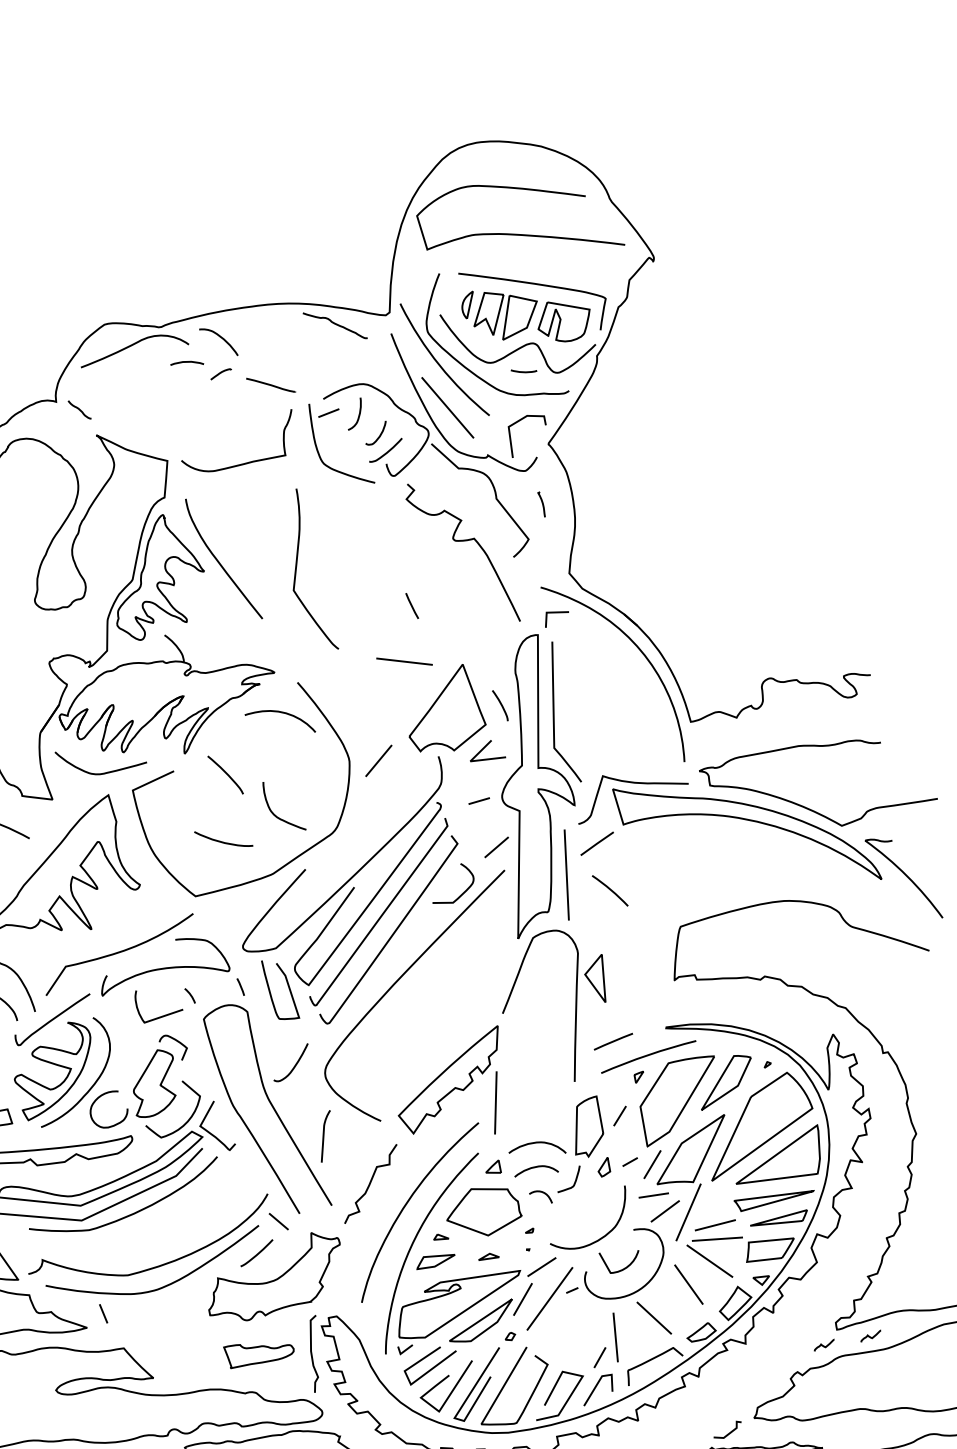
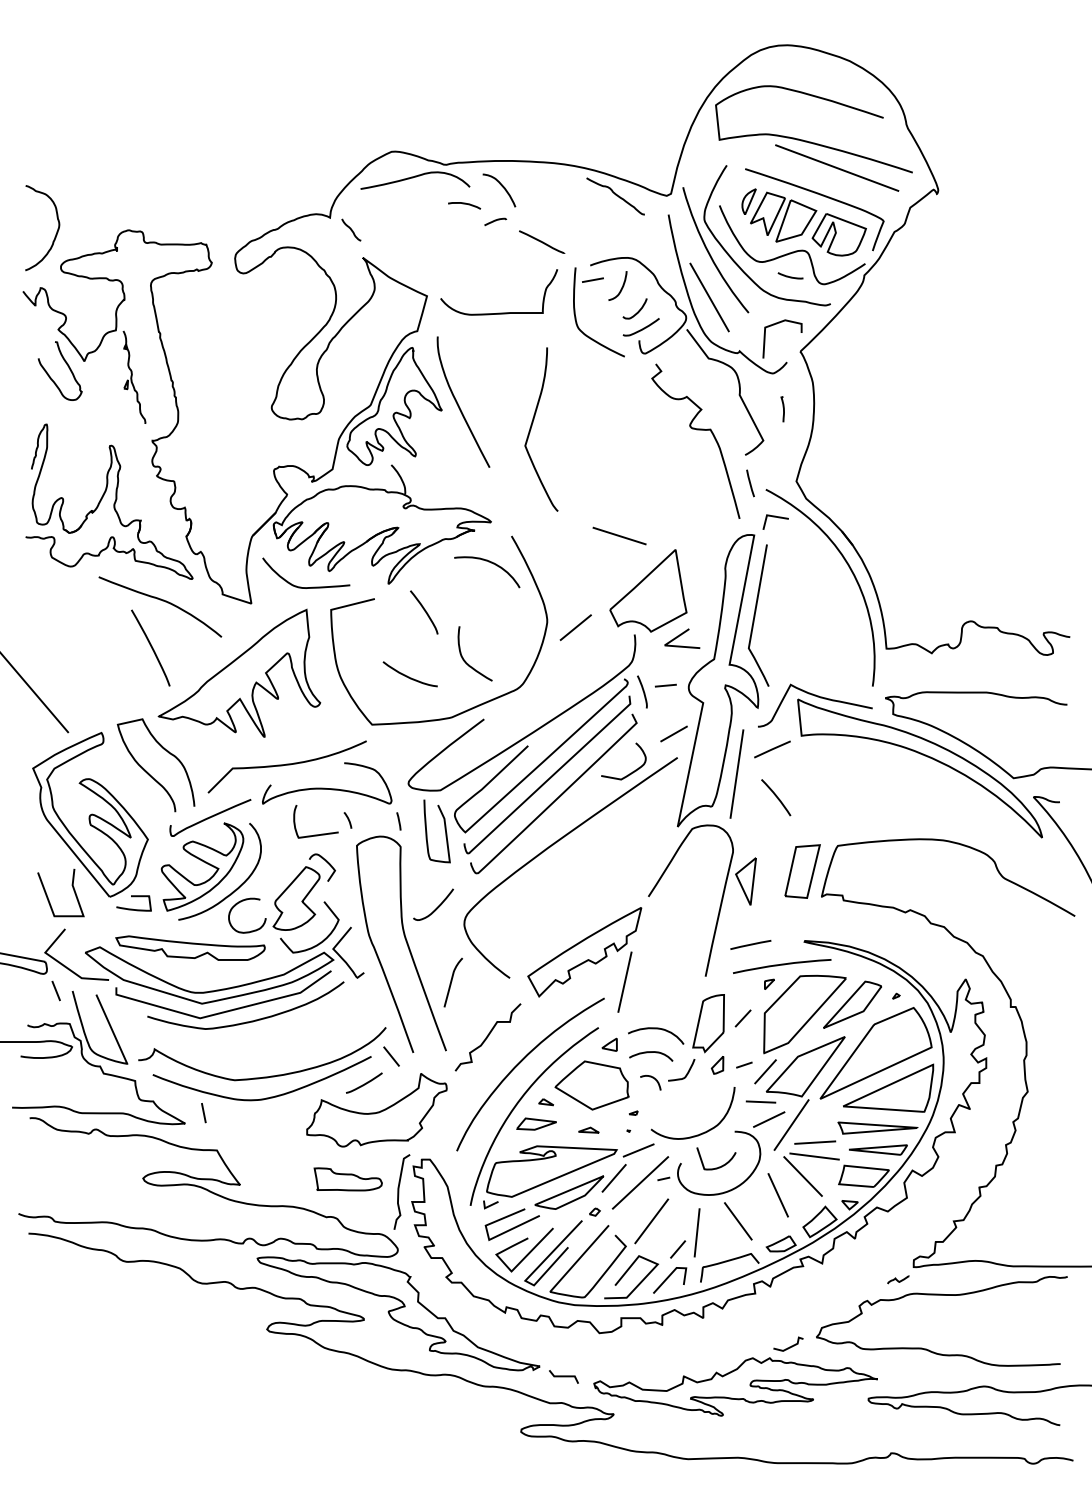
line: (549, 254) -> (837, 167), added
line: (412, 606) -> (750, 483), moved
curve: (500, 705) -> (642, 691), moved
part: (650, 958) -> (802, 871), added
line: (568, 1335) -> (651, 1221), added
curve: (869, 1336) -> (944, 1279), removed

